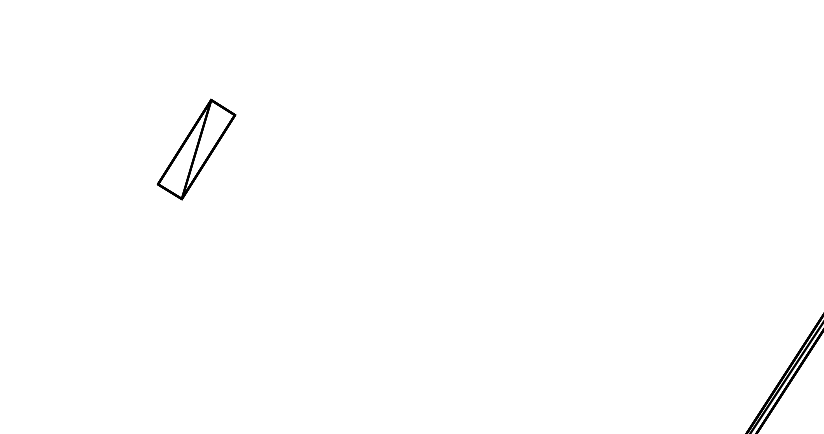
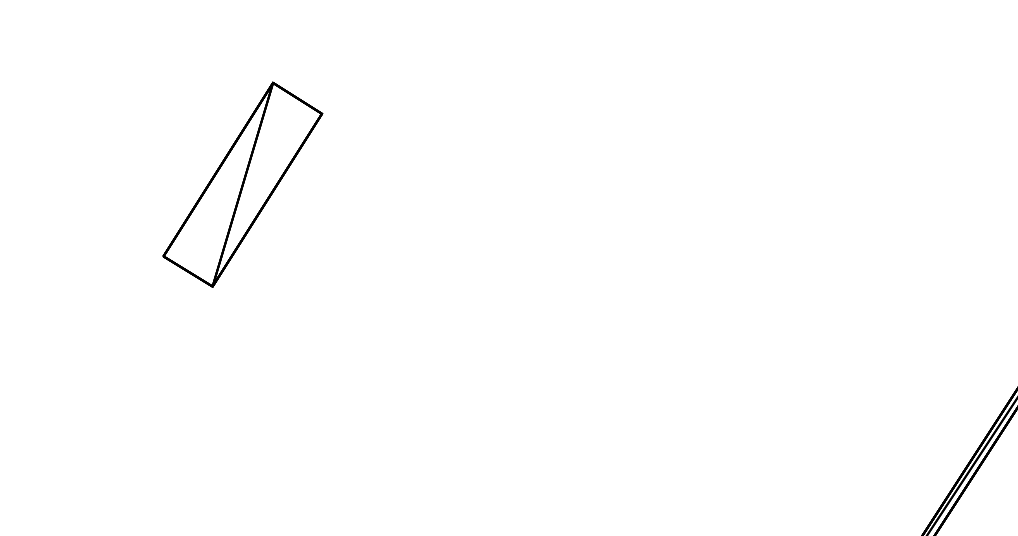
part: (196, 149) -> (242, 184), size x1.67

